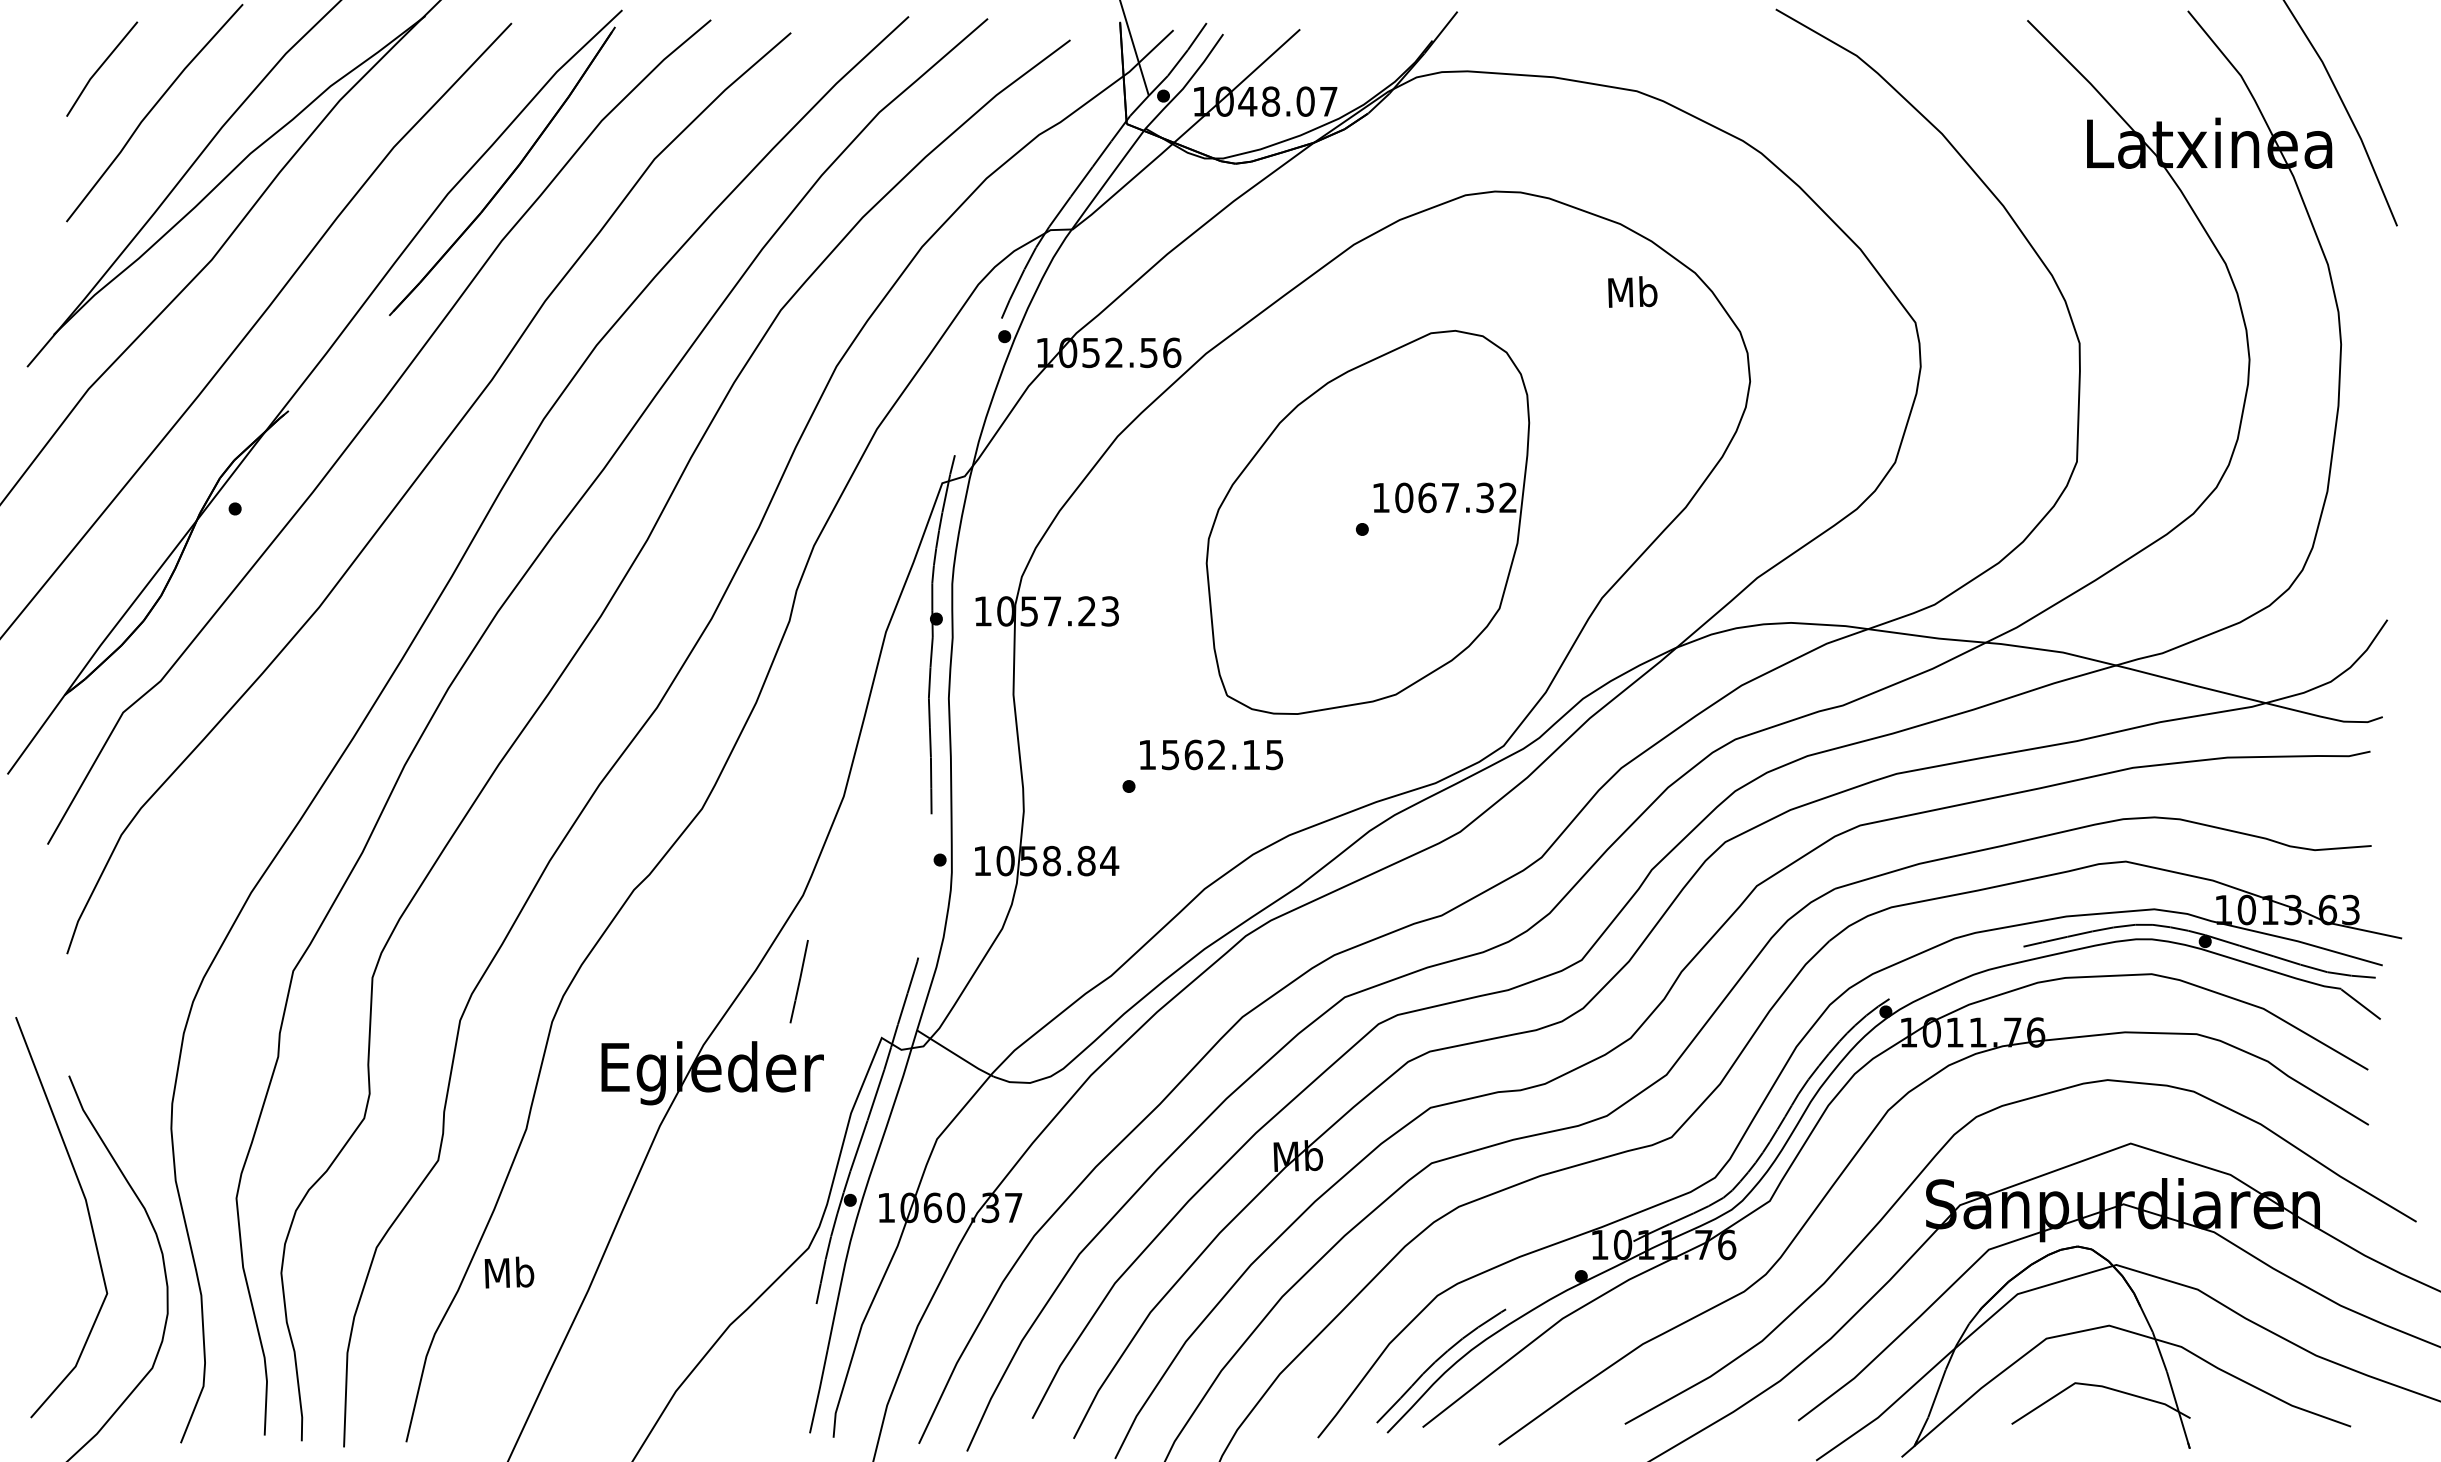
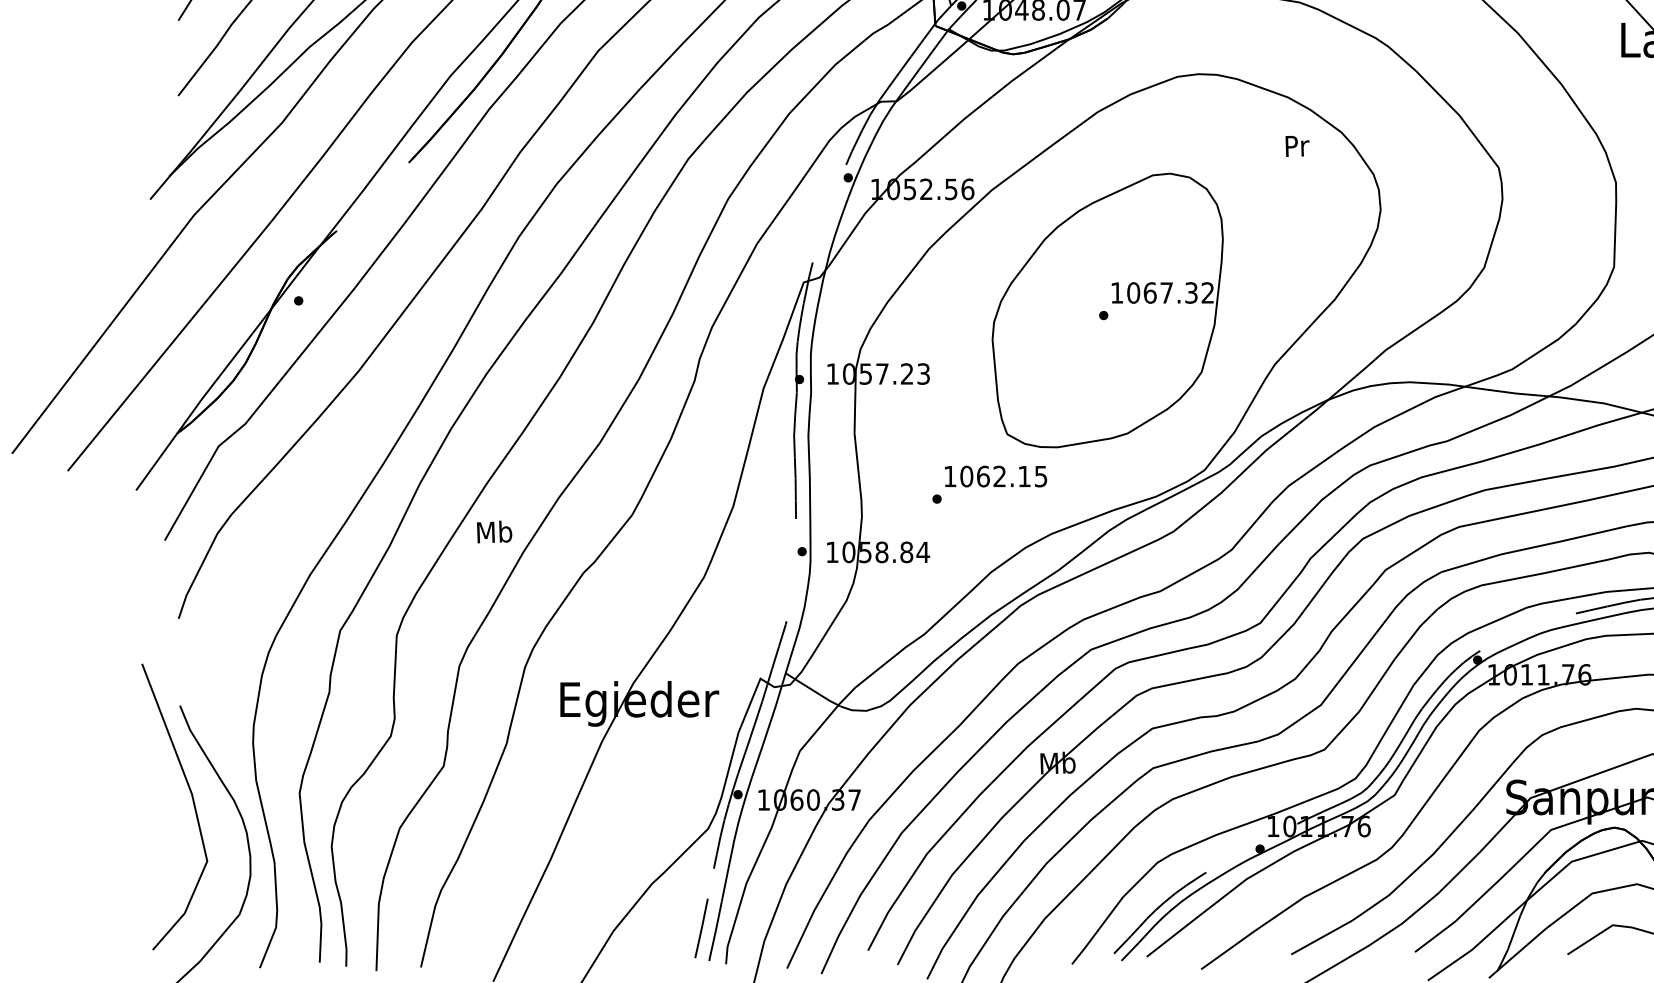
text: (1632, 291) -> (1296, 145), Mb -> Pr
text: (1170, 754) -> (966, 476), 1562.15 -> 1062.15
line: (798, 981) -> (701, 928), moved
text: (509, 1272) -> (494, 531), moved

